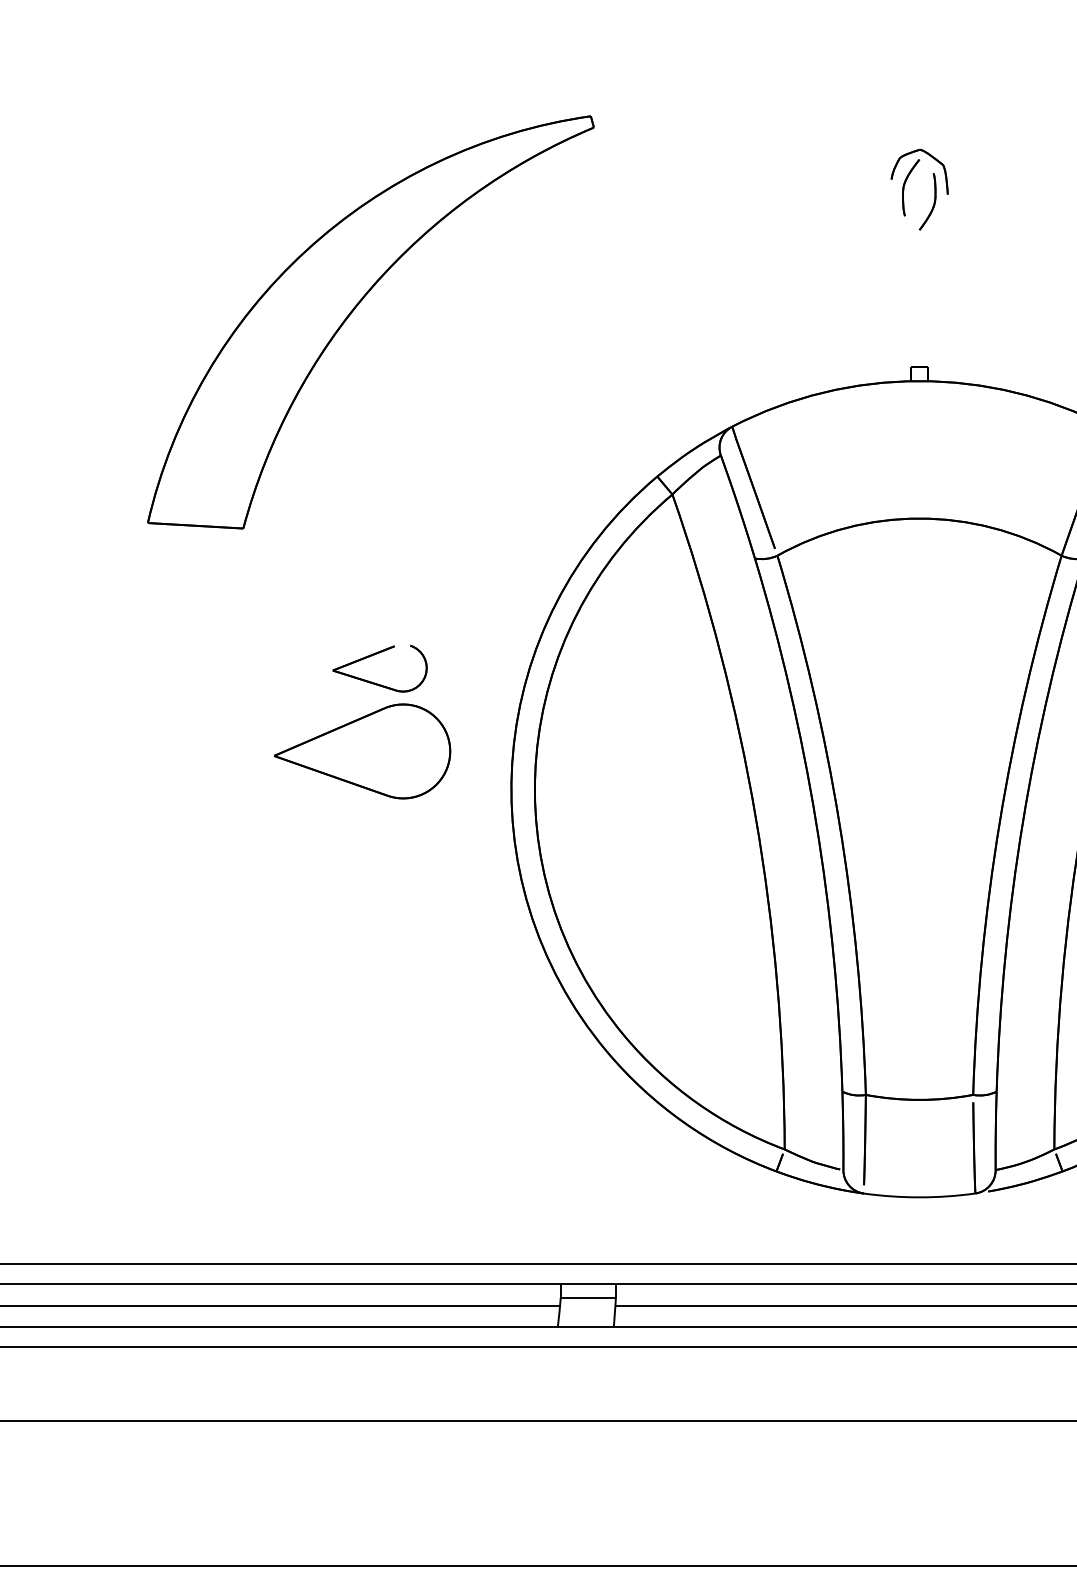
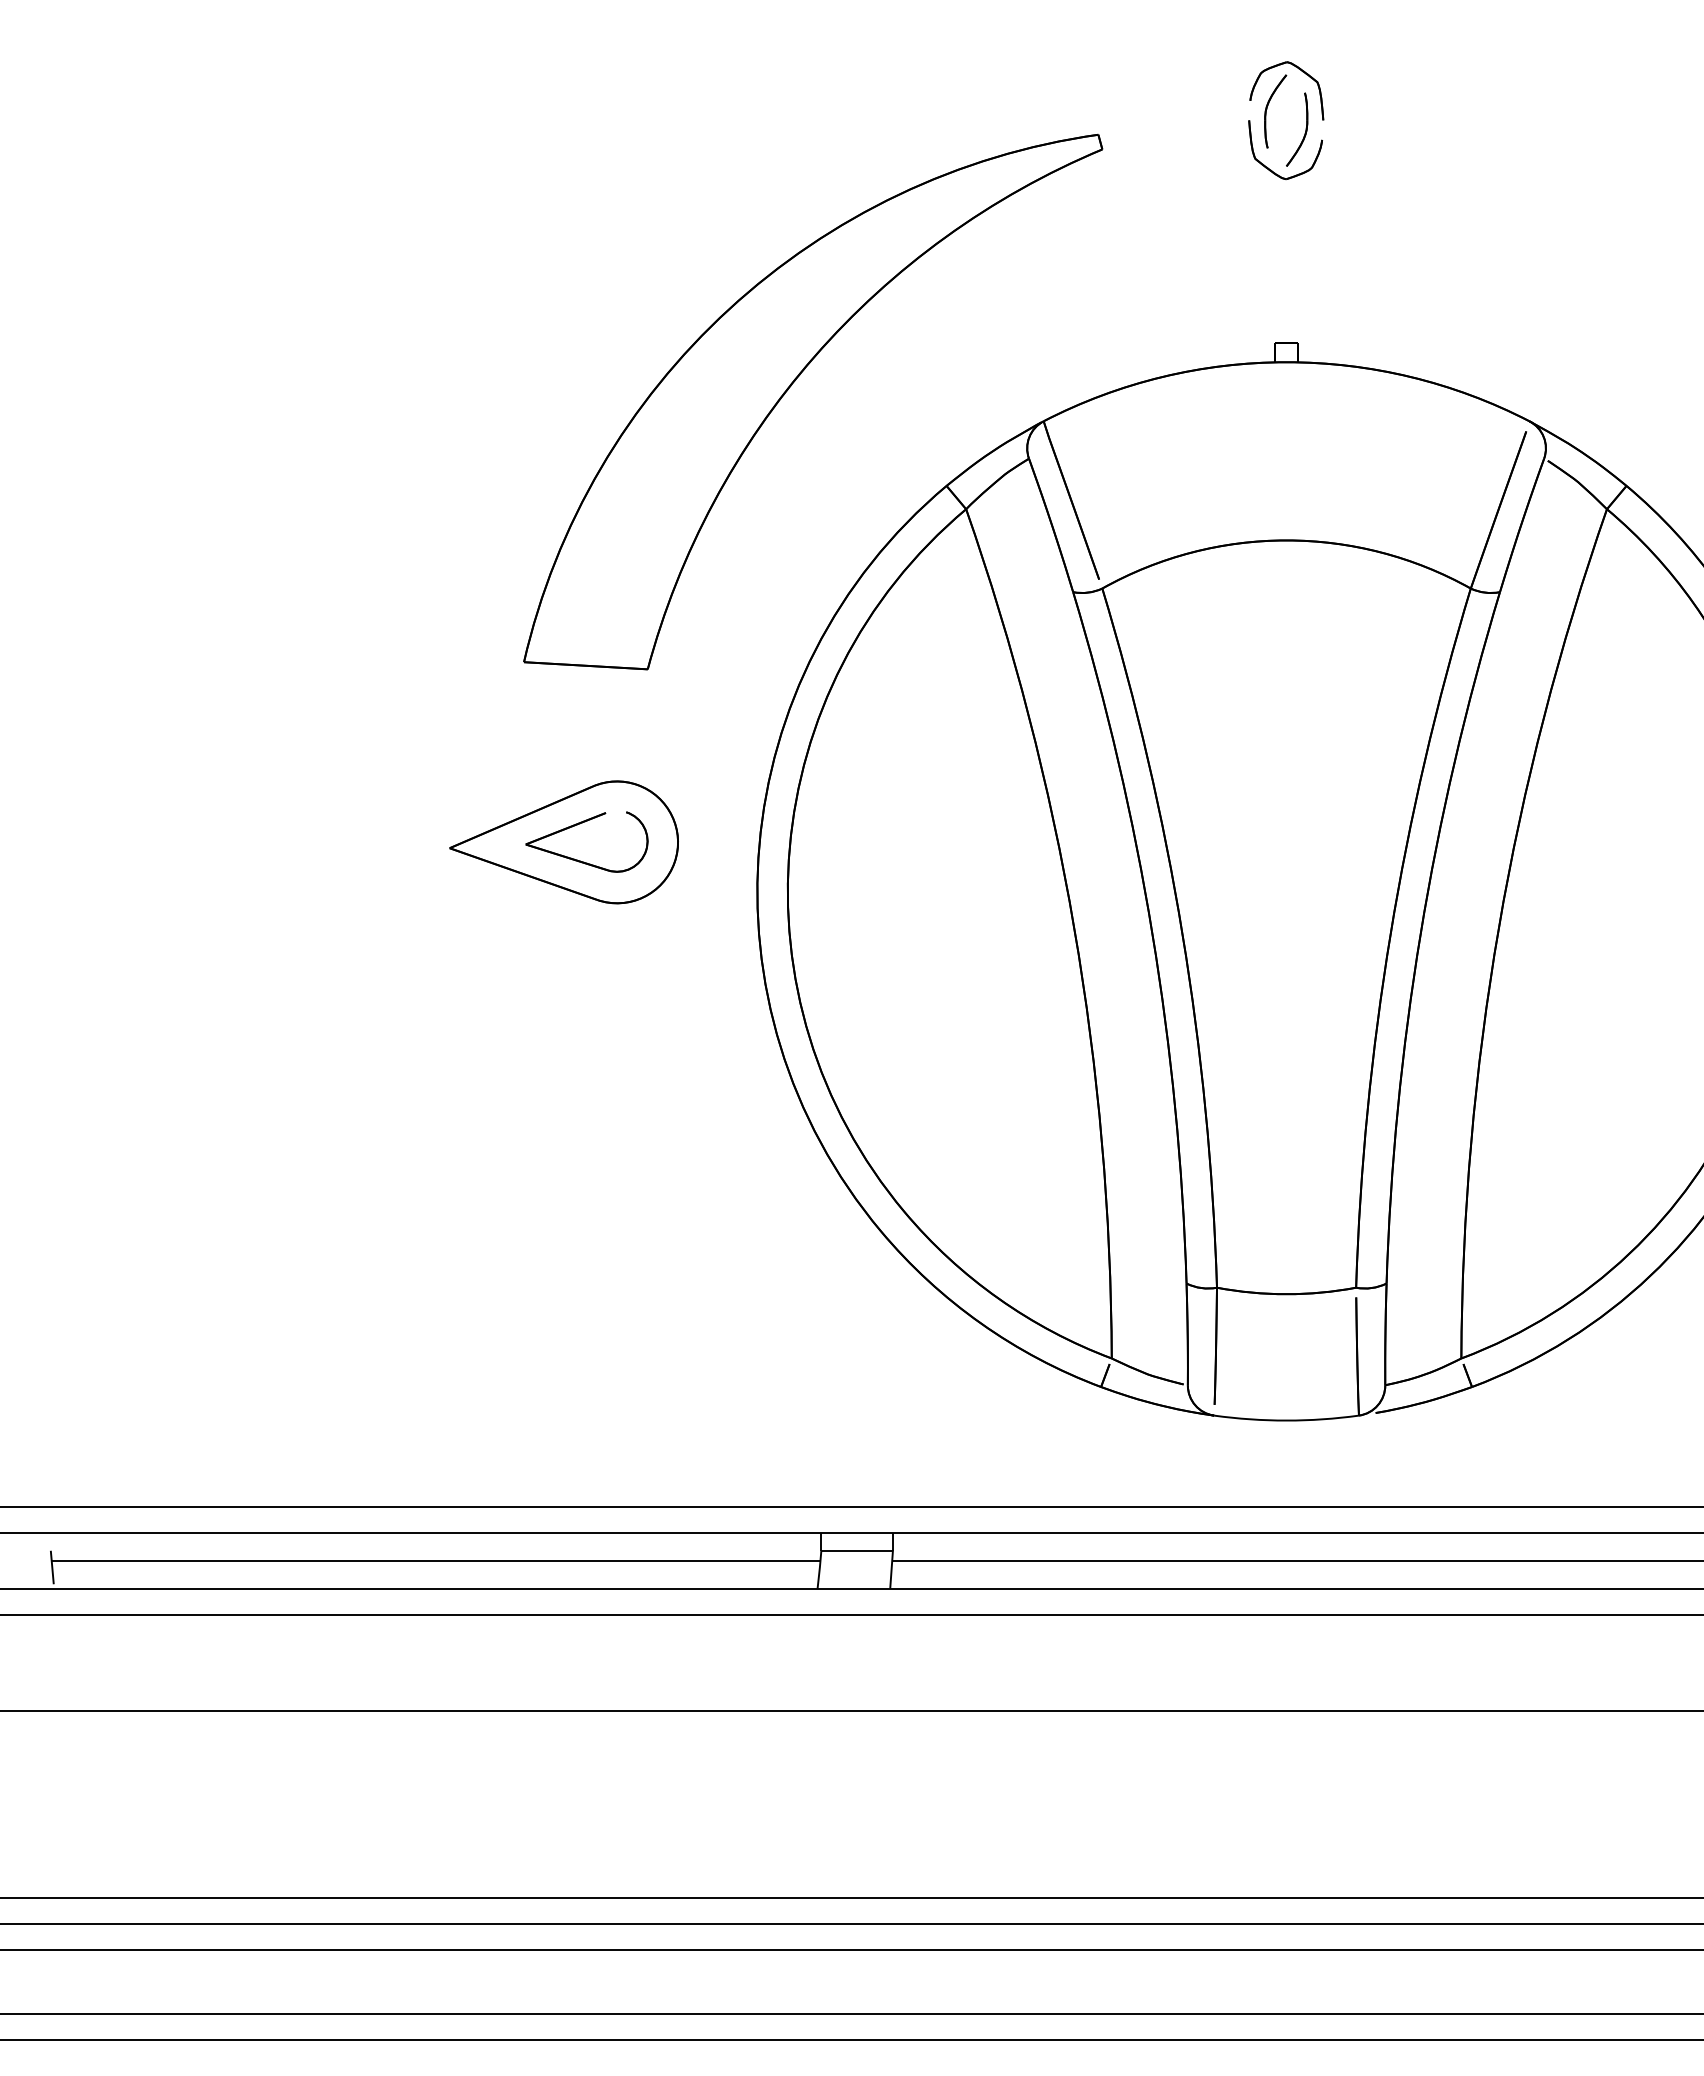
part: (908, 233) -> (1272, 170), added
part: (354, 310) -> (791, 386), moved
part: (375, 655) -> (580, 824), moved

